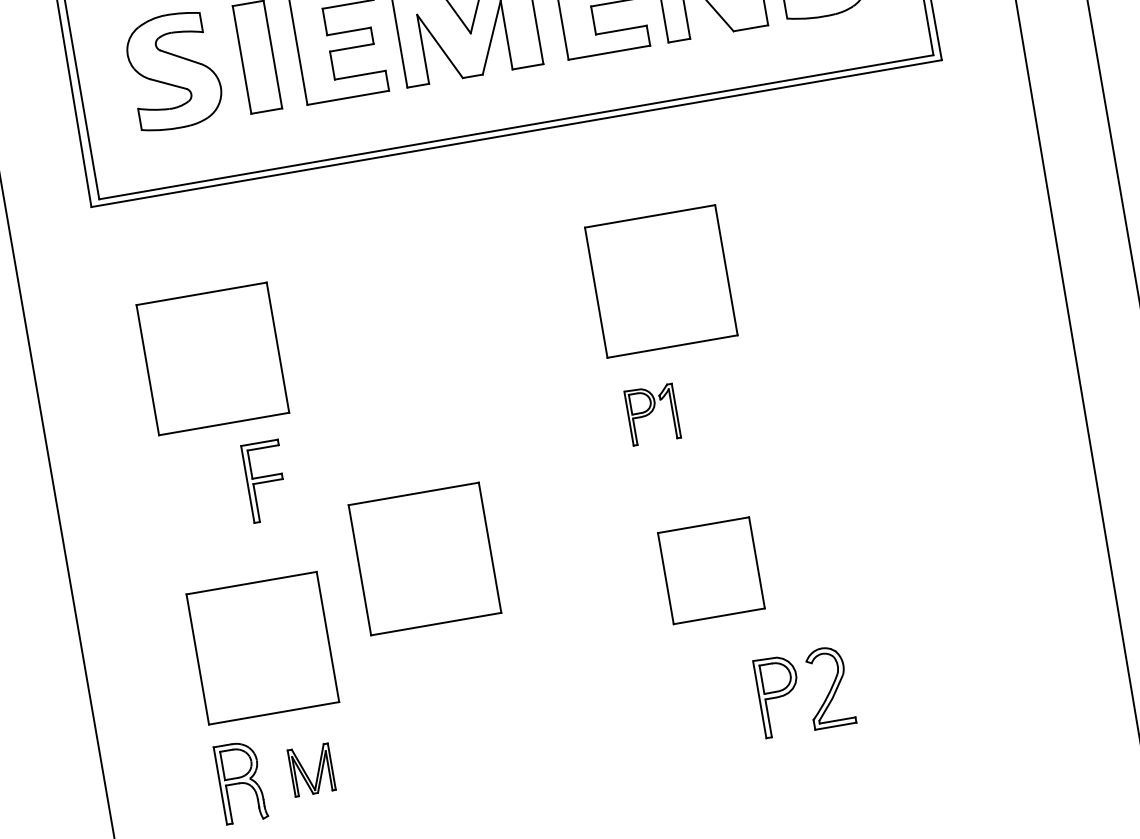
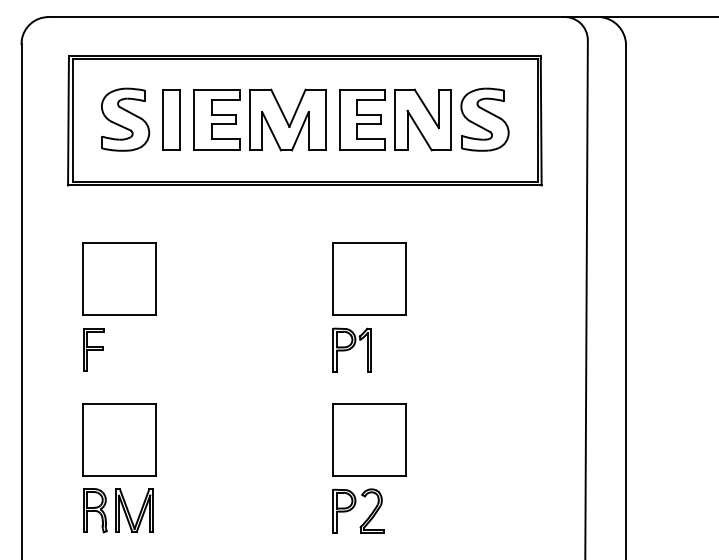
part: (651, 413) -> (351, 349), size x1.43
part: (265, 480) -> (93, 349), moved
part: (424, 558) -> (215, 406), removed
part: (711, 569) -> (369, 439), size x1.43
part: (804, 690) -> (358, 510), moved
part: (311, 770) -> (134, 510), size x1.67

